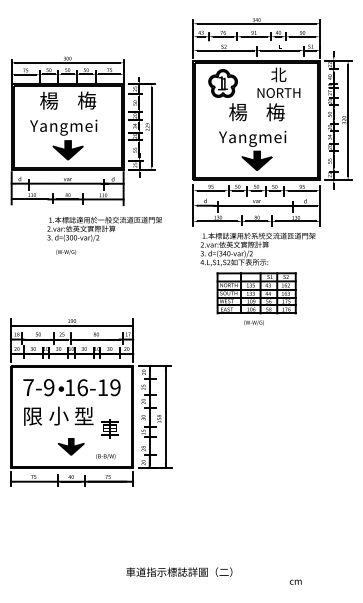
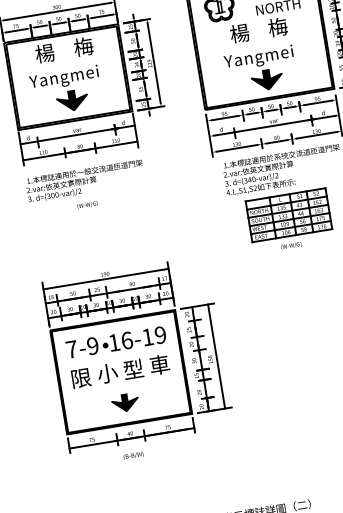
text: (104, 228) -> (85, 180), moved
text: (109, 428) -> (159, 364), moved
text: (105, 456) -> (133, 455), moved

